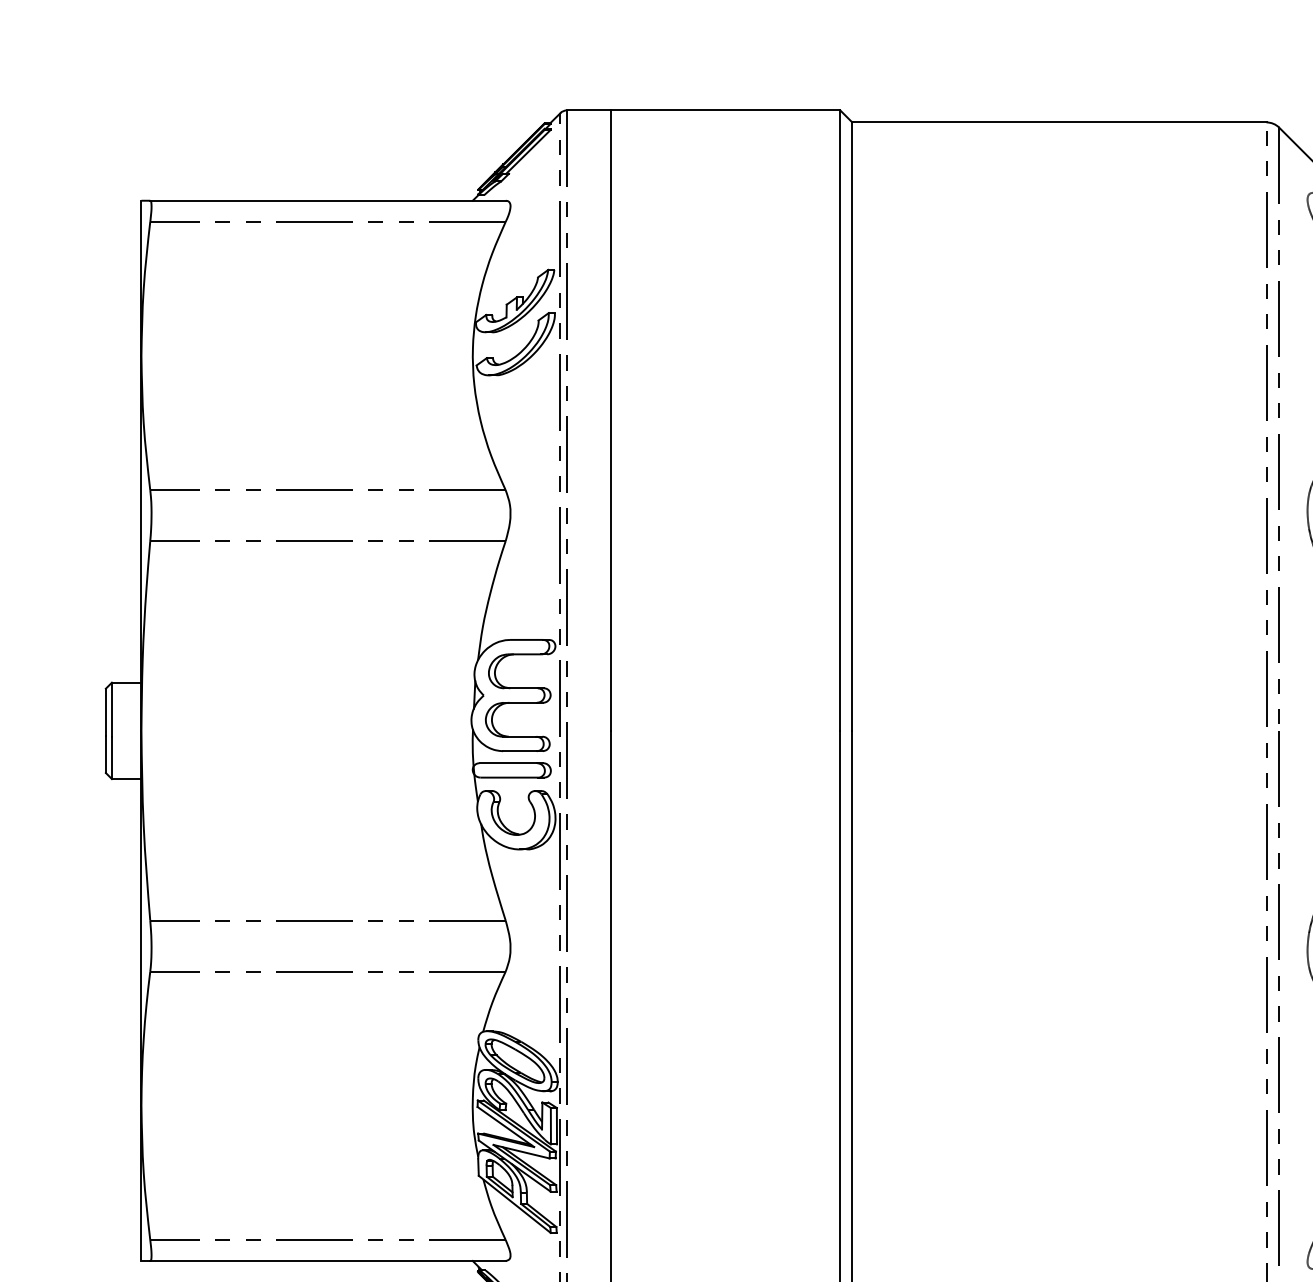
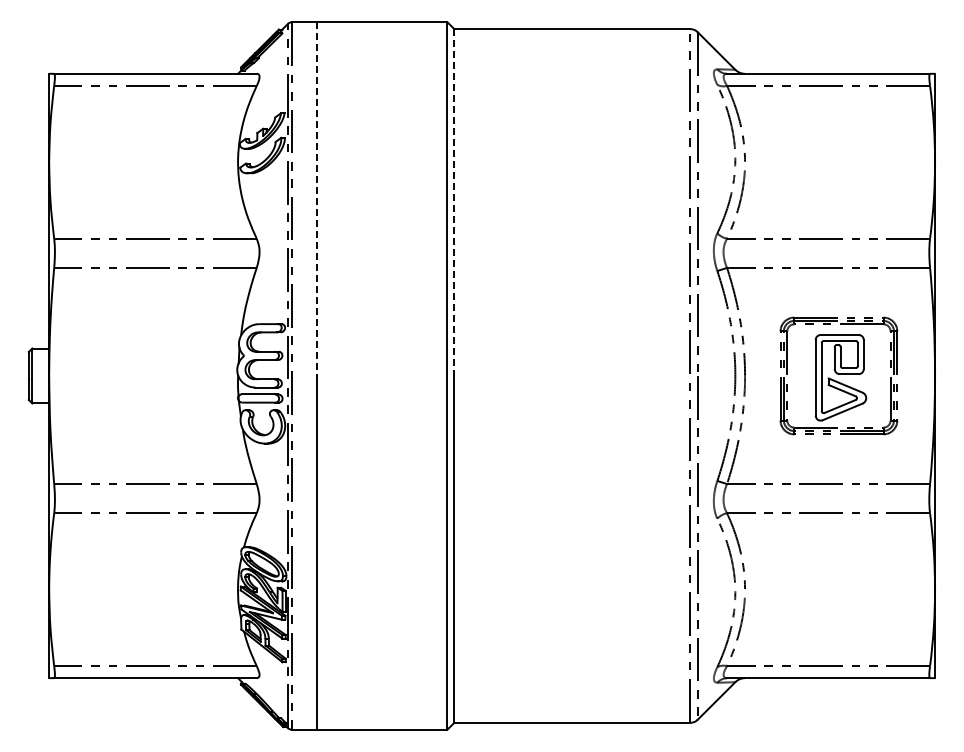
line: (612, 421) -> (317, 199), solid -> dashed
line: (852, 428) -> (454, 203), solid -> dashed

